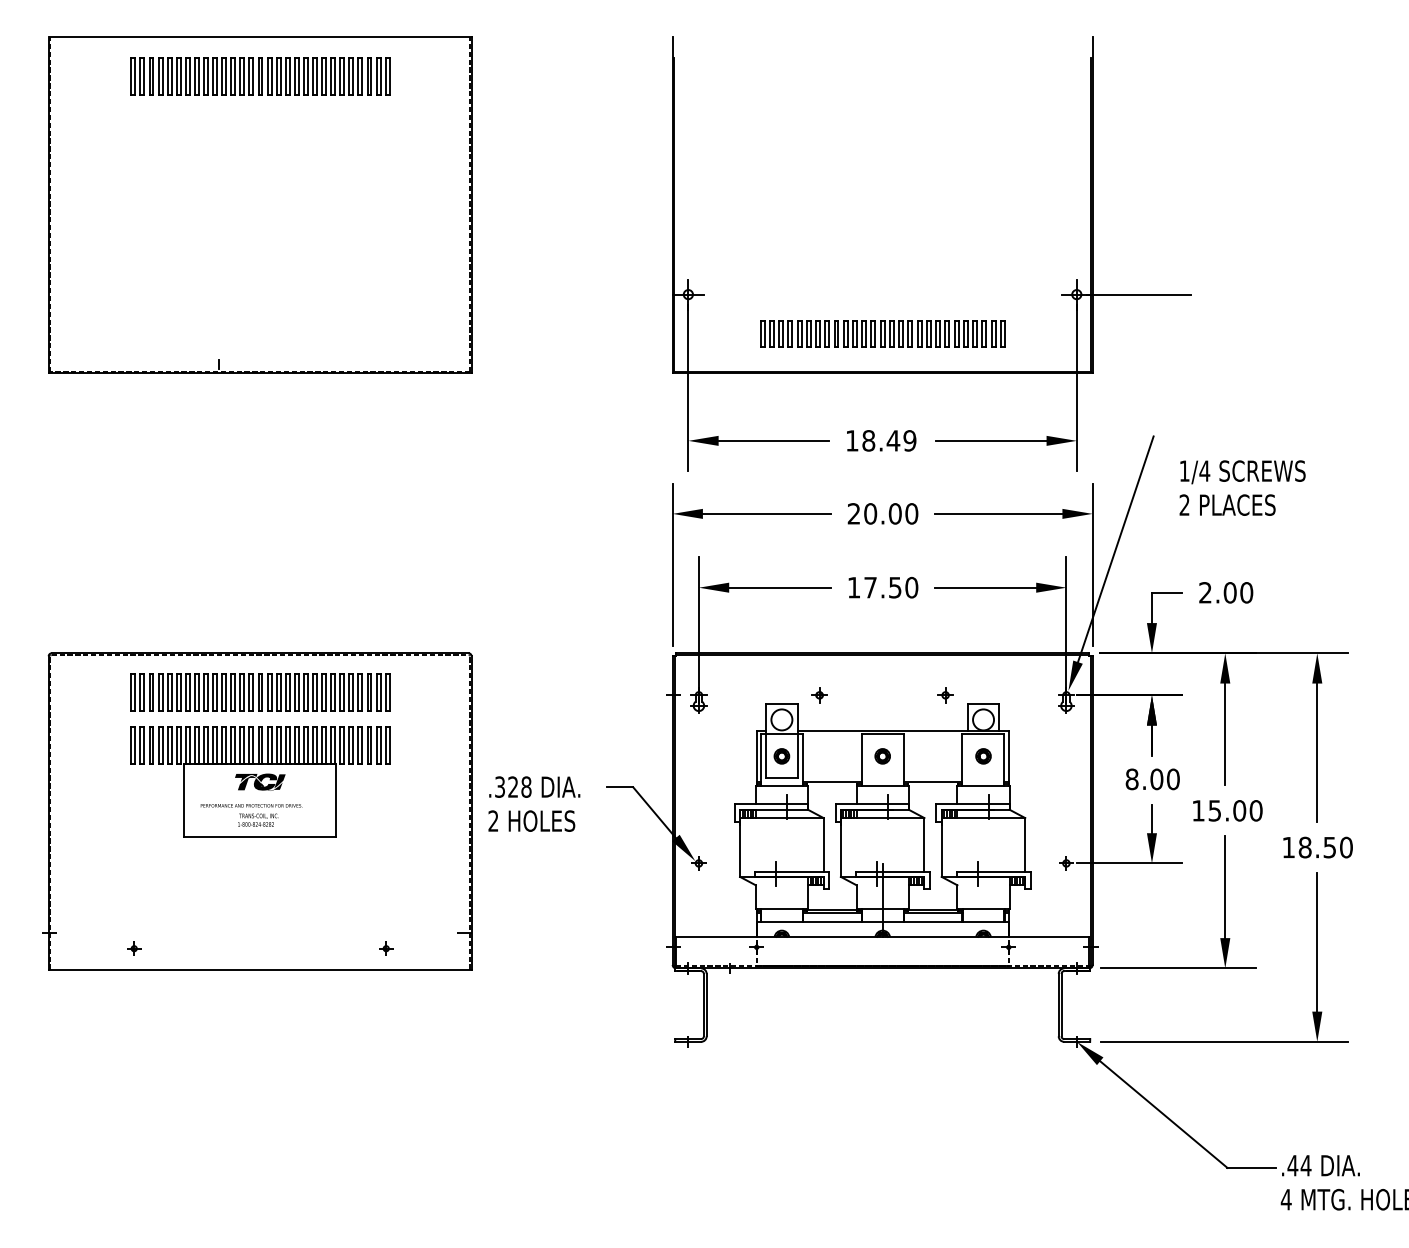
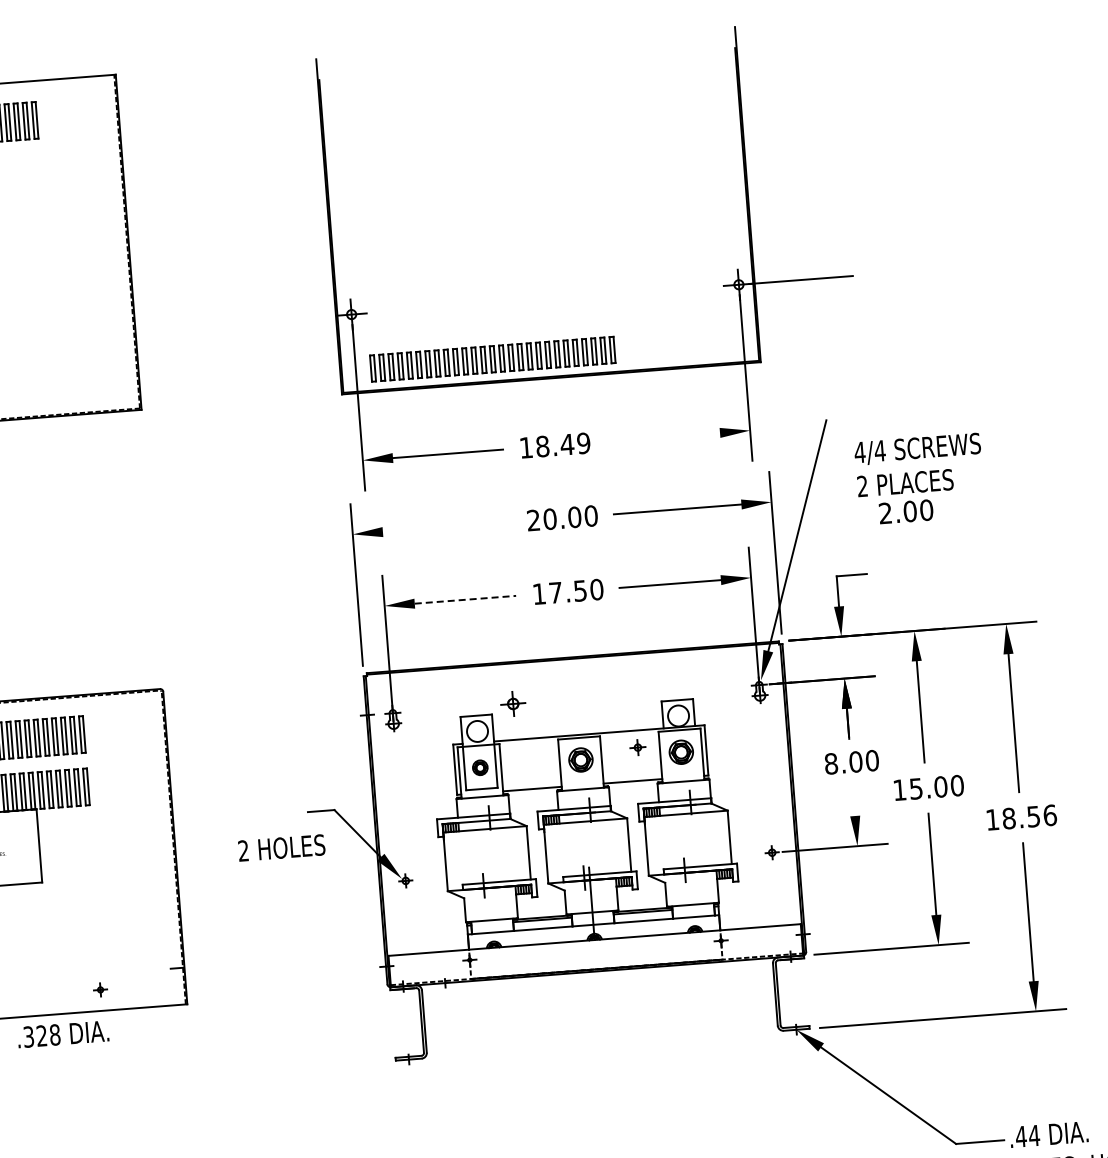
part: (882, 333) -> (492, 358), moved
line: (991, 440) -> (665, 436), removed
text: (1184, 470) -> (859, 451), 1/4 -> 4/4
line: (766, 513) -> (446, 526), removed
line: (779, 587) -> (464, 599), solid -> dashed
text: (1226, 592) -> (906, 511), moved
part: (819, 695) -> (513, 704), size x1.6
part: (945, 695) -> (637, 747), moved
part: (882, 756) -> (580, 760), size x1.6
part: (983, 756) -> (681, 752), size x1.6
text: (534, 786) -> (63, 1033), moved
line: (1151, 819) -> (853, 802), removed
text: (531, 820) -> (281, 847), moved
text: (1346, 847) -> (1050, 815), 18.50 -> 18.56

